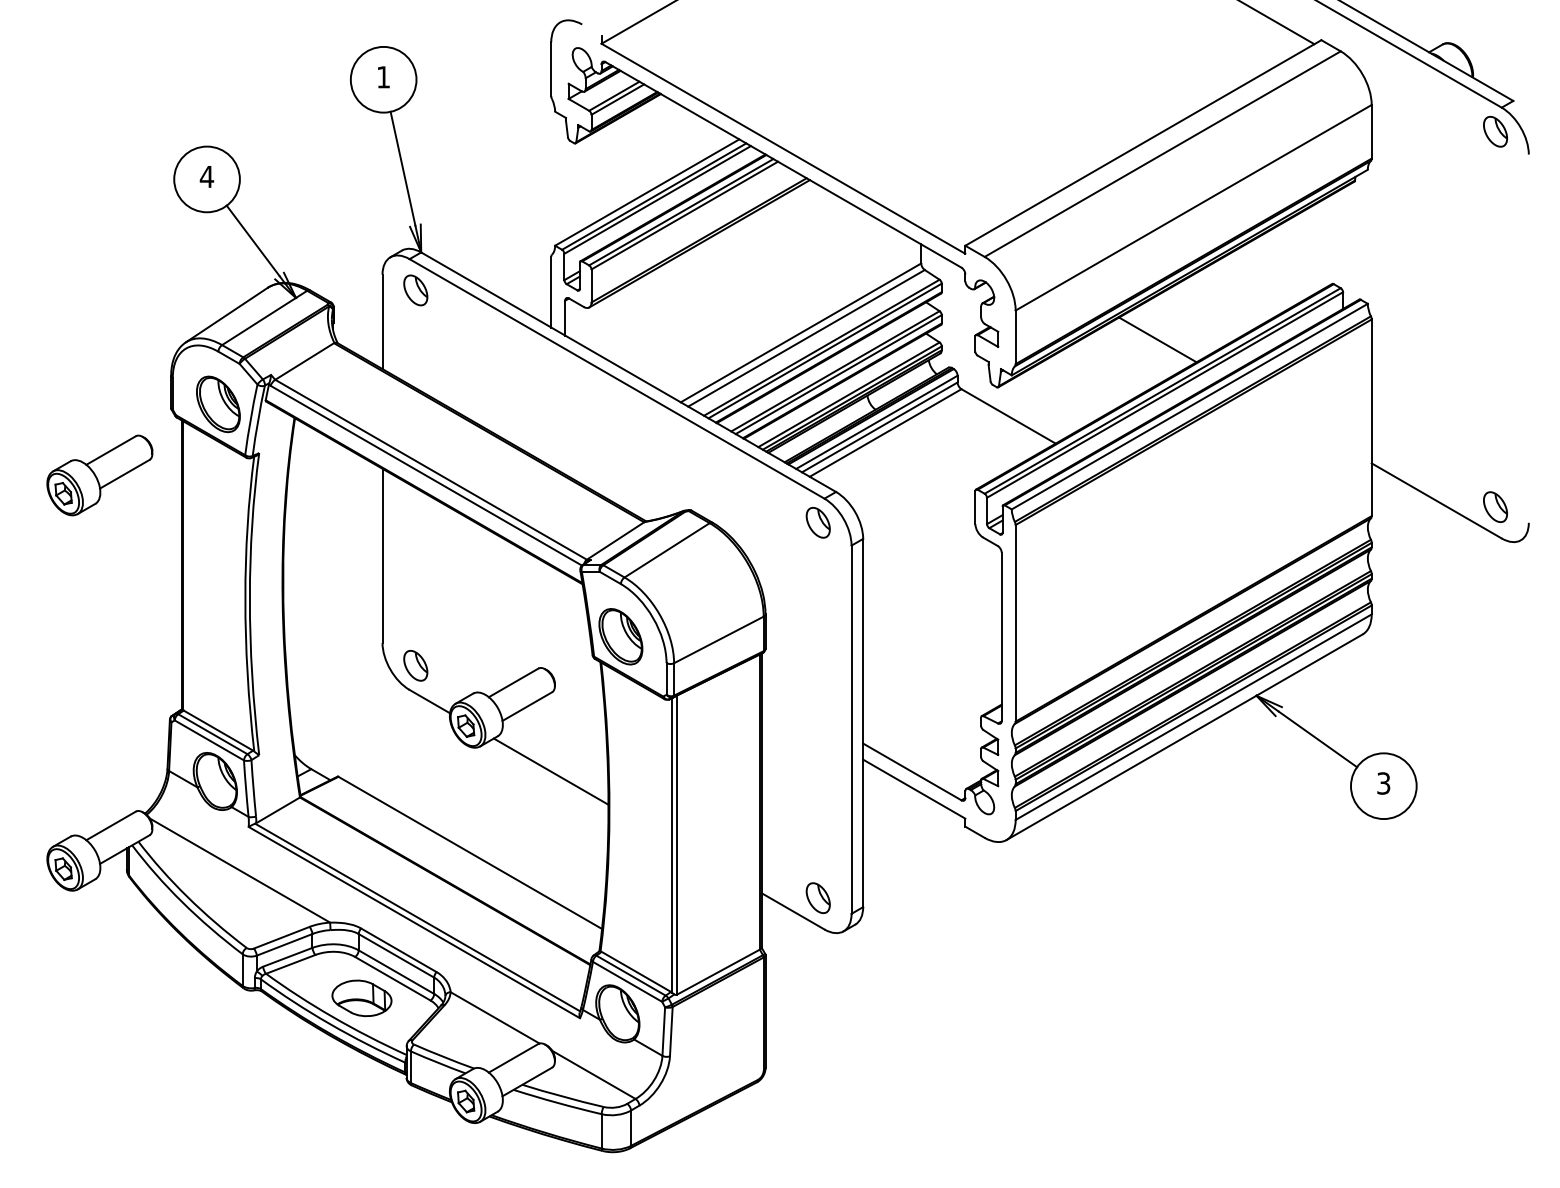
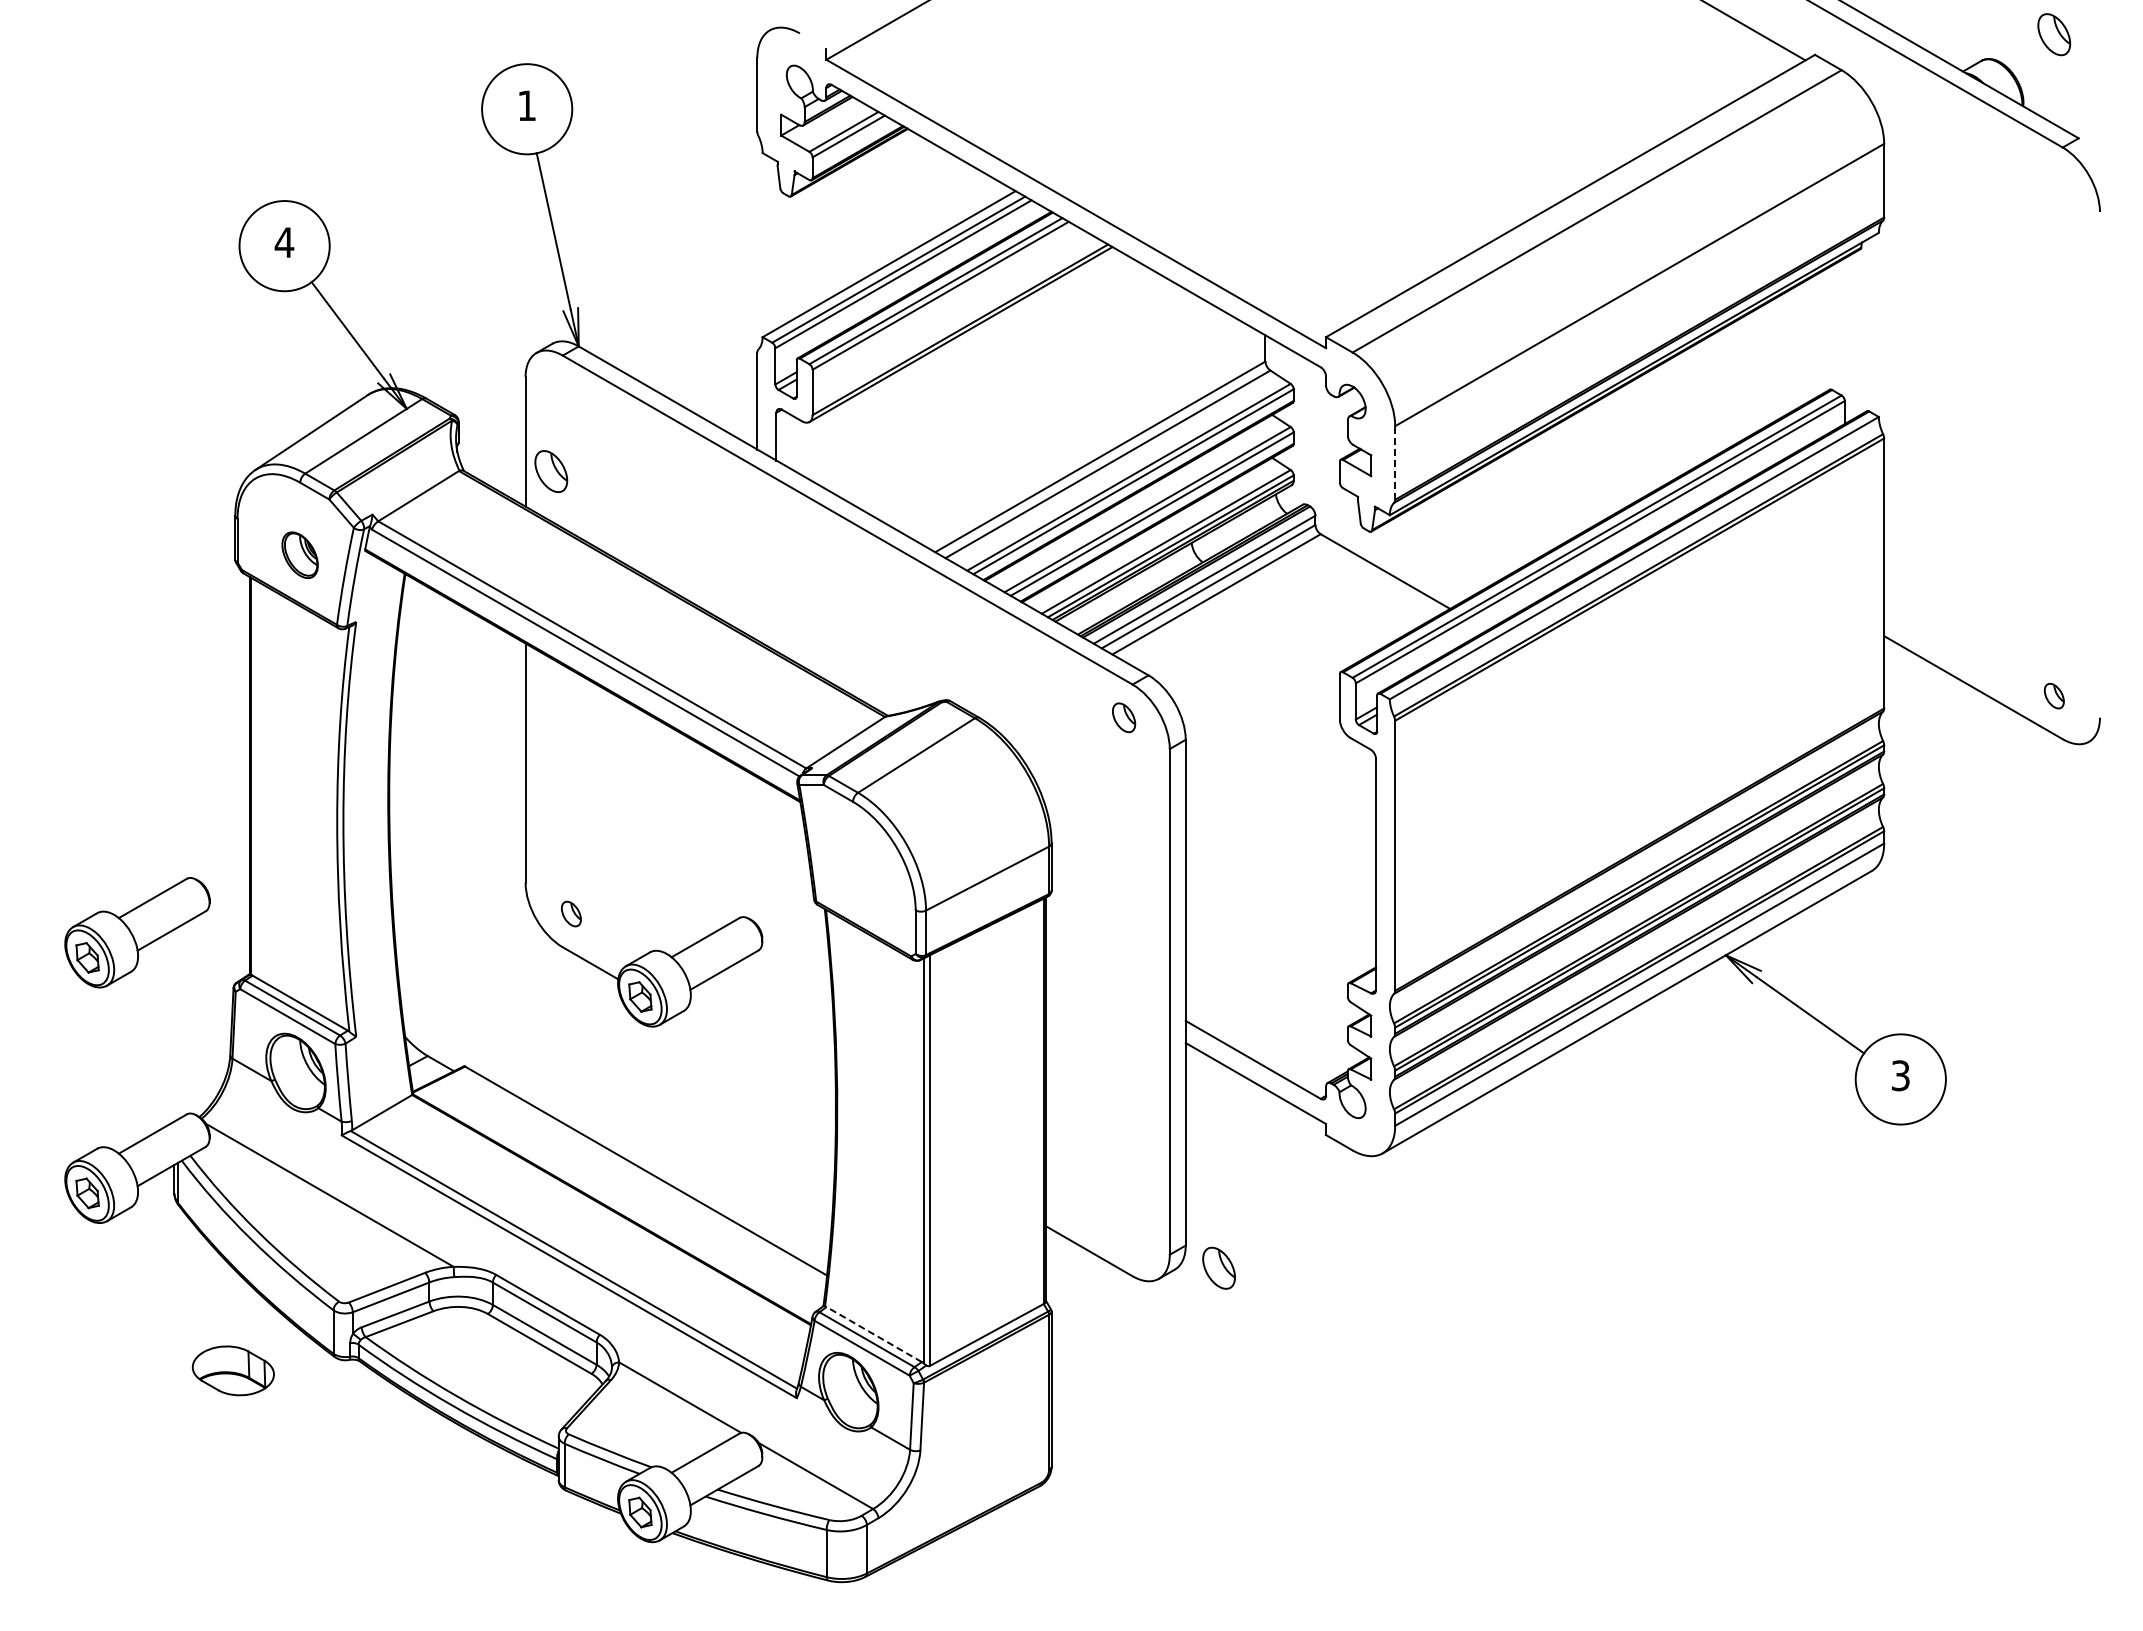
part: (1495, 131) -> (2054, 34), moved
part: (415, 290) -> (551, 471), moved
line: (1015, 337) -> (1395, 463), solid -> dashed
line: (1157, 339) -> (1590, 466), removed
part: (217, 404) -> (299, 555), size x0.6
part: (99, 475) -> (137, 932), moved
part: (1495, 506) -> (2054, 695), size x0.6
part: (817, 522) -> (1123, 717), size x0.7
part: (620, 636) -> (852, 874), removed
part: (415, 665) -> (571, 913), size x0.6
line: (550, 771) -> (756, 1059), removed
part: (817, 897) -> (1218, 1267), moved
line: (636, 971) -> (874, 1334), solid -> dashed
part: (361, 998) -> (232, 1370), moved

